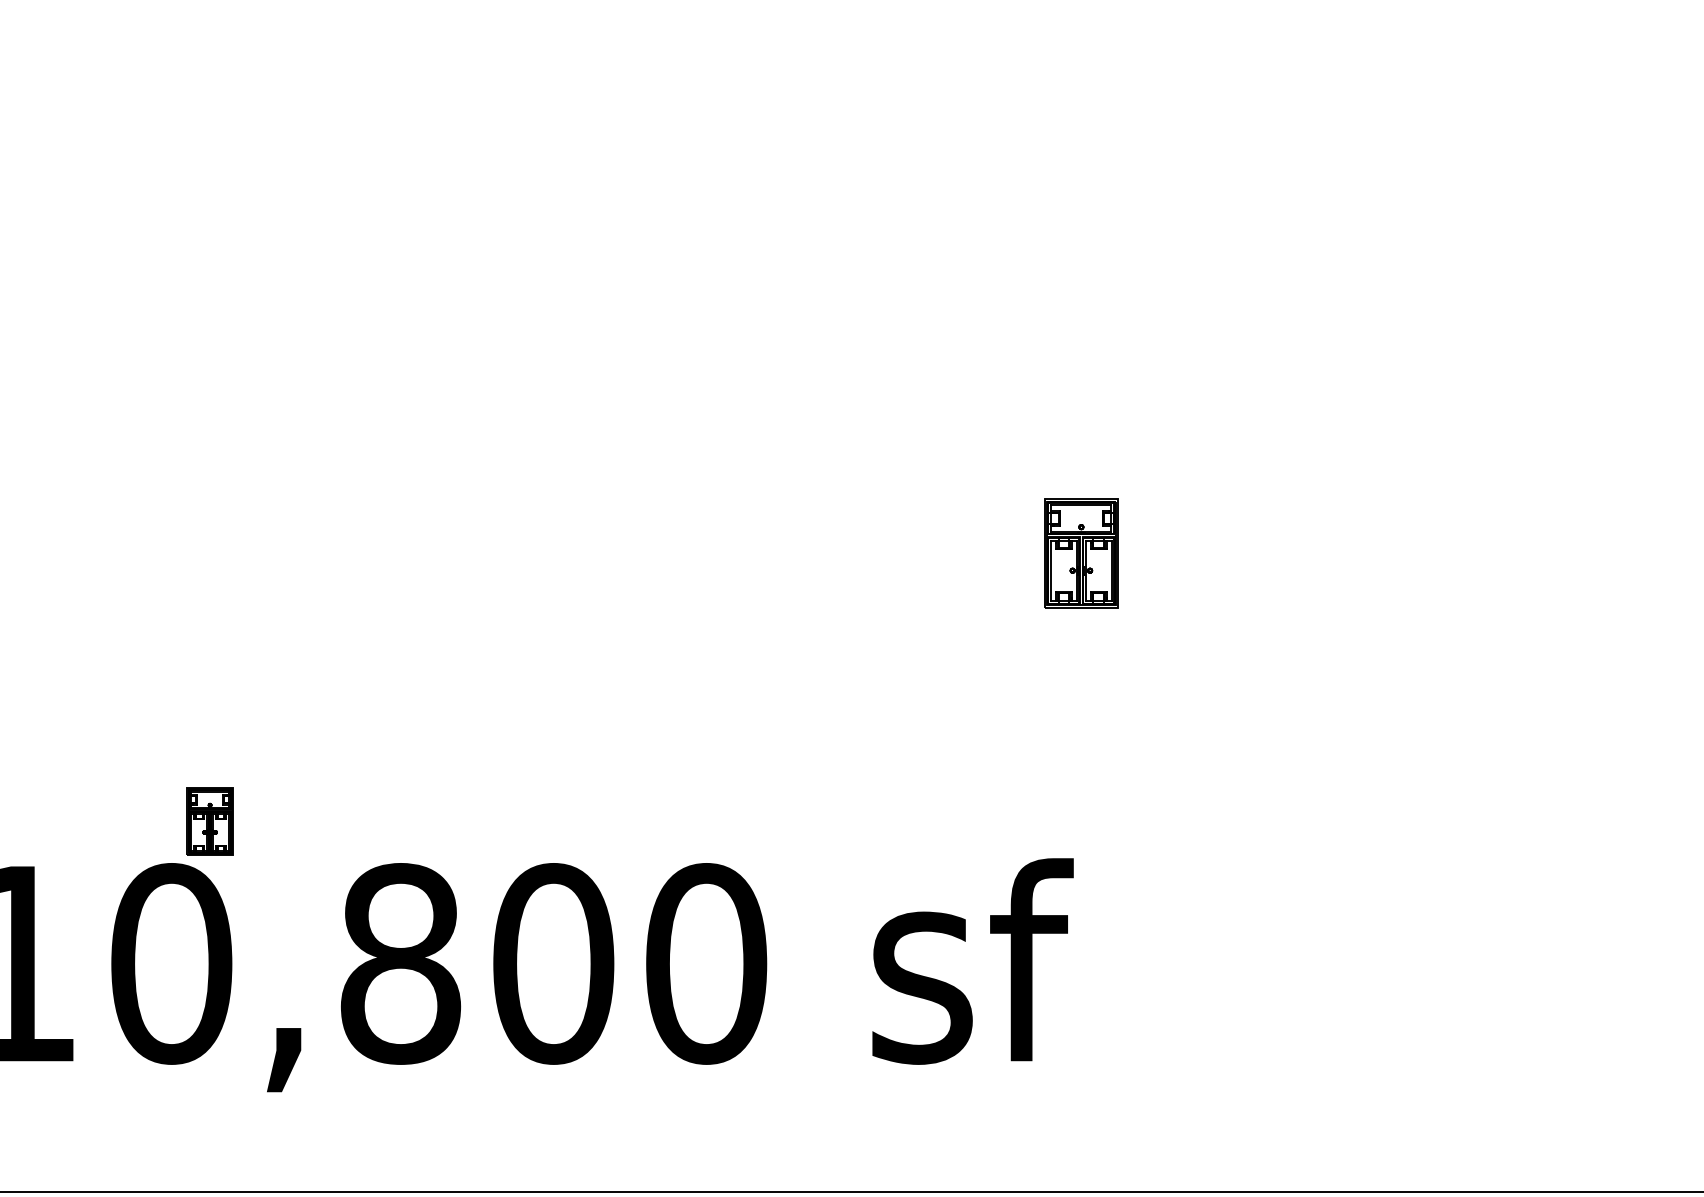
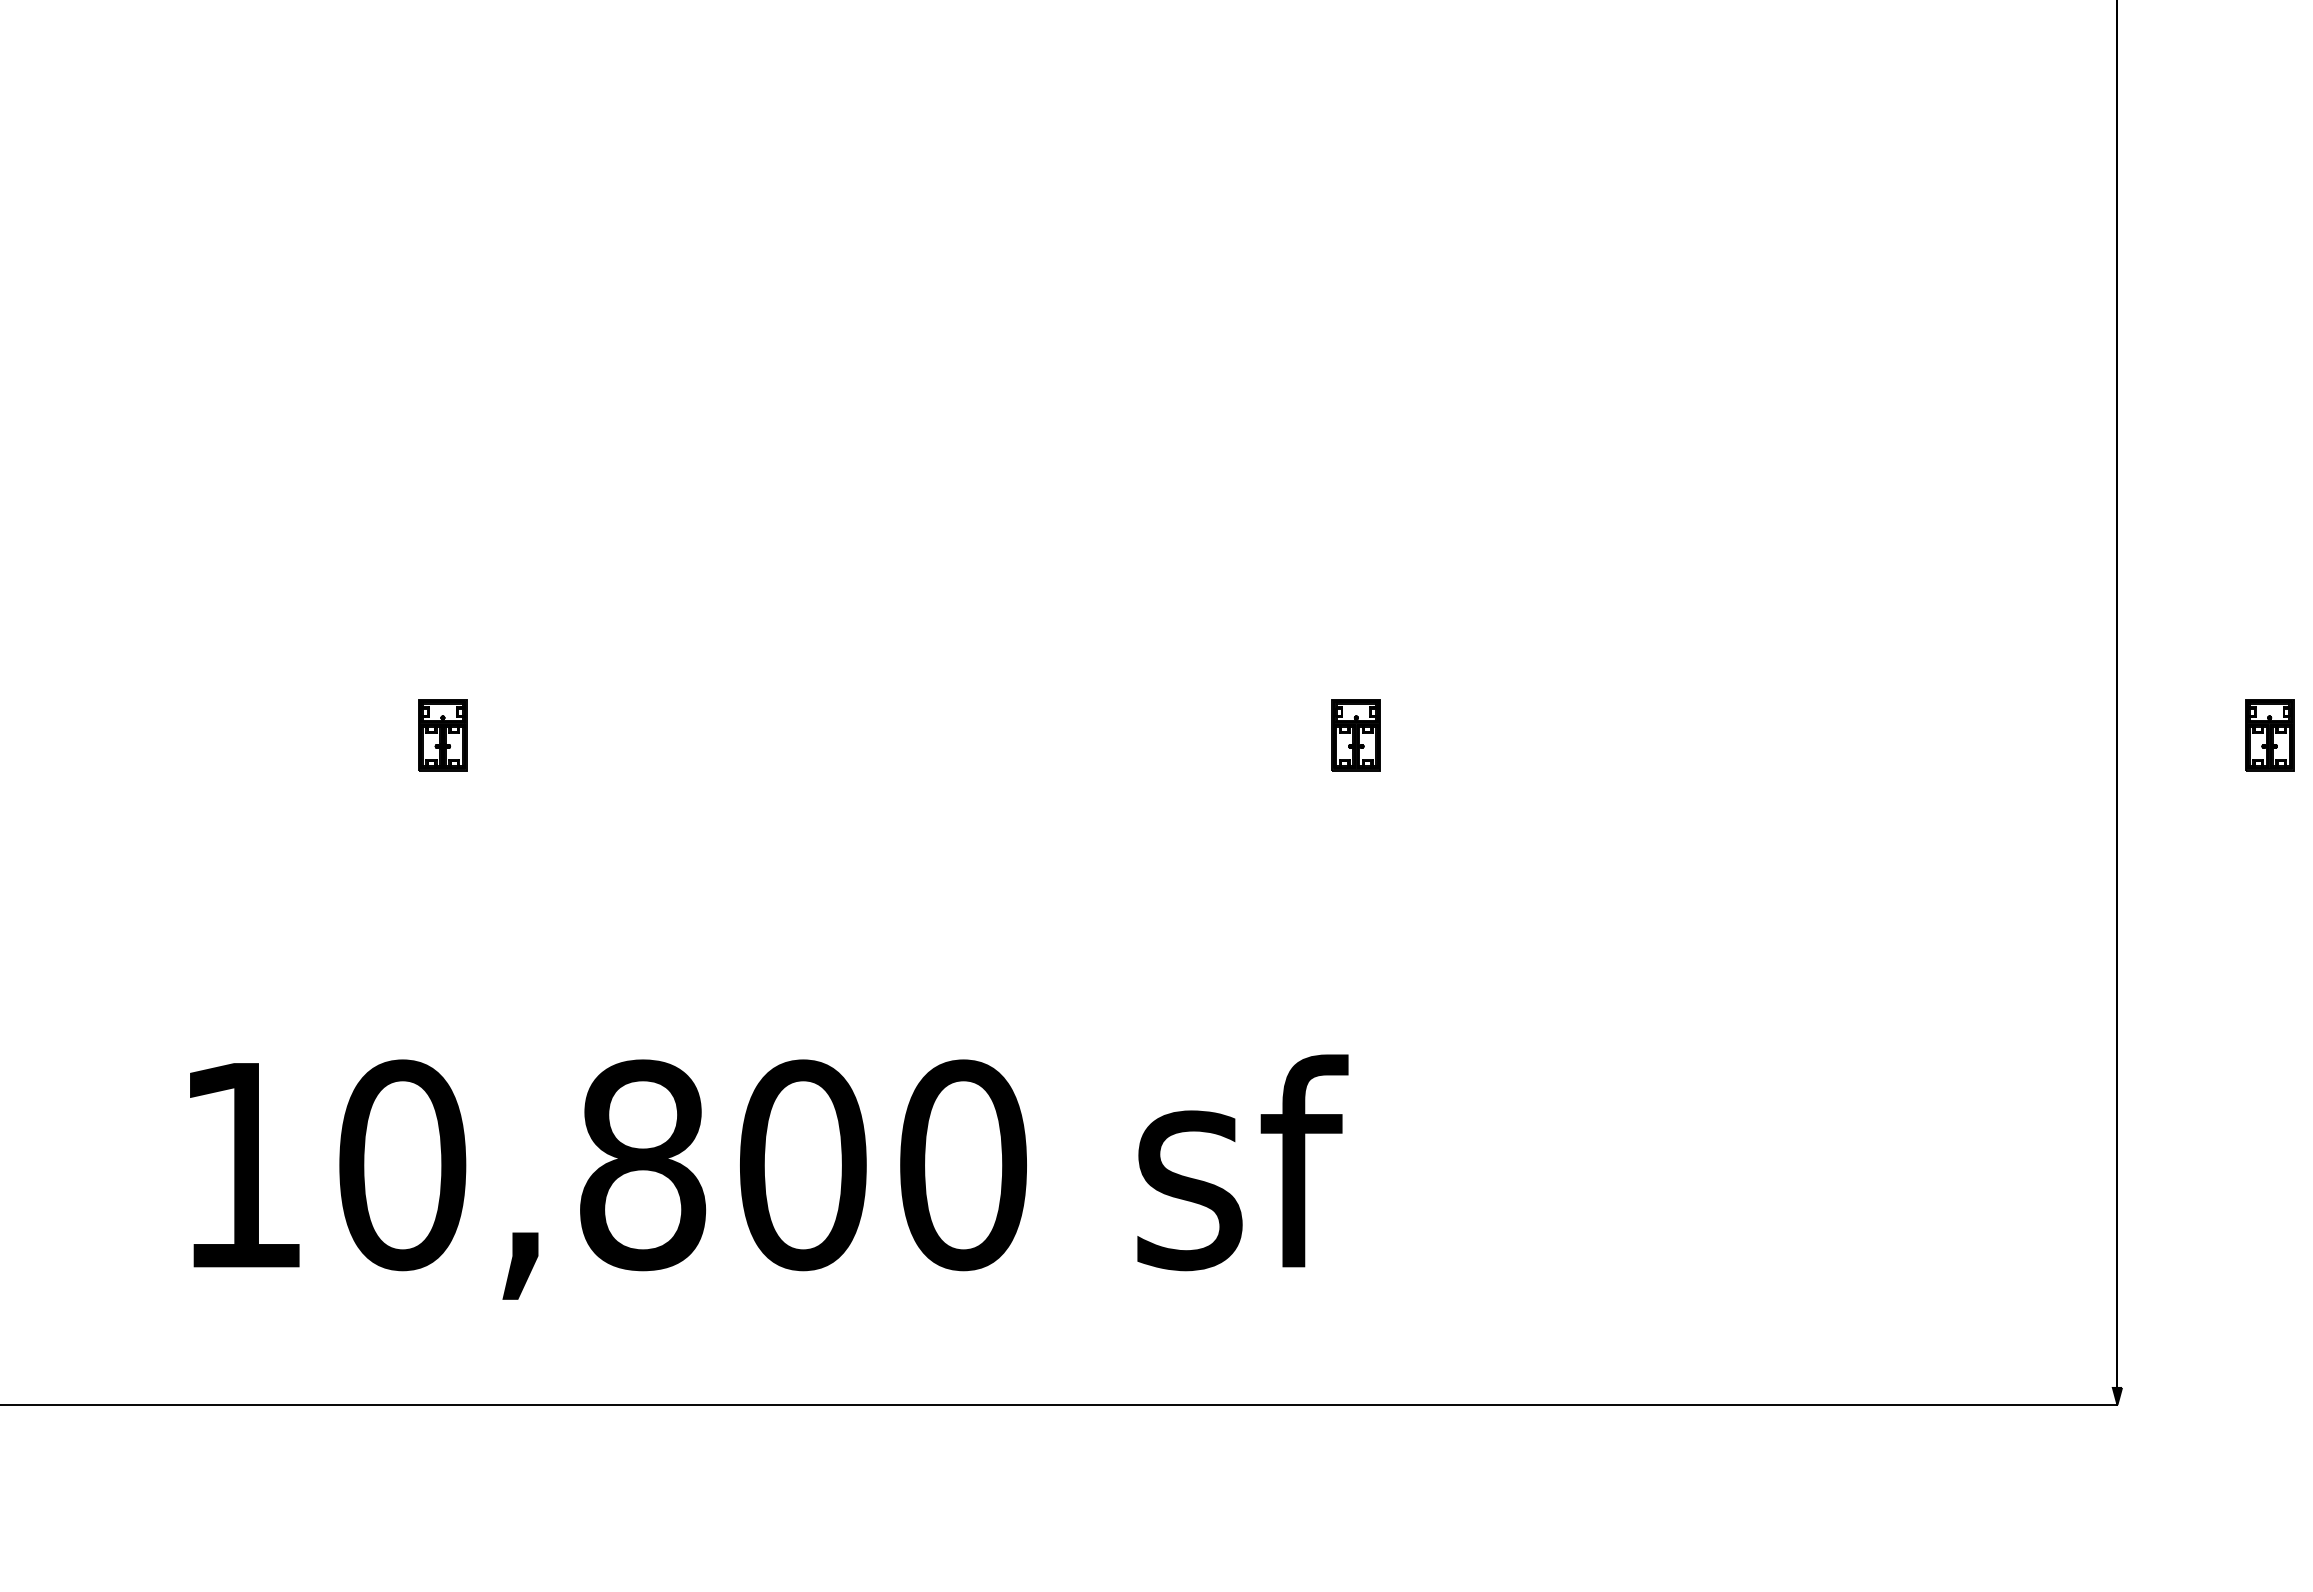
part: (1080, 554) -> (1355, 735), size x0.62
part: (209, 822) -> (442, 735), moved

